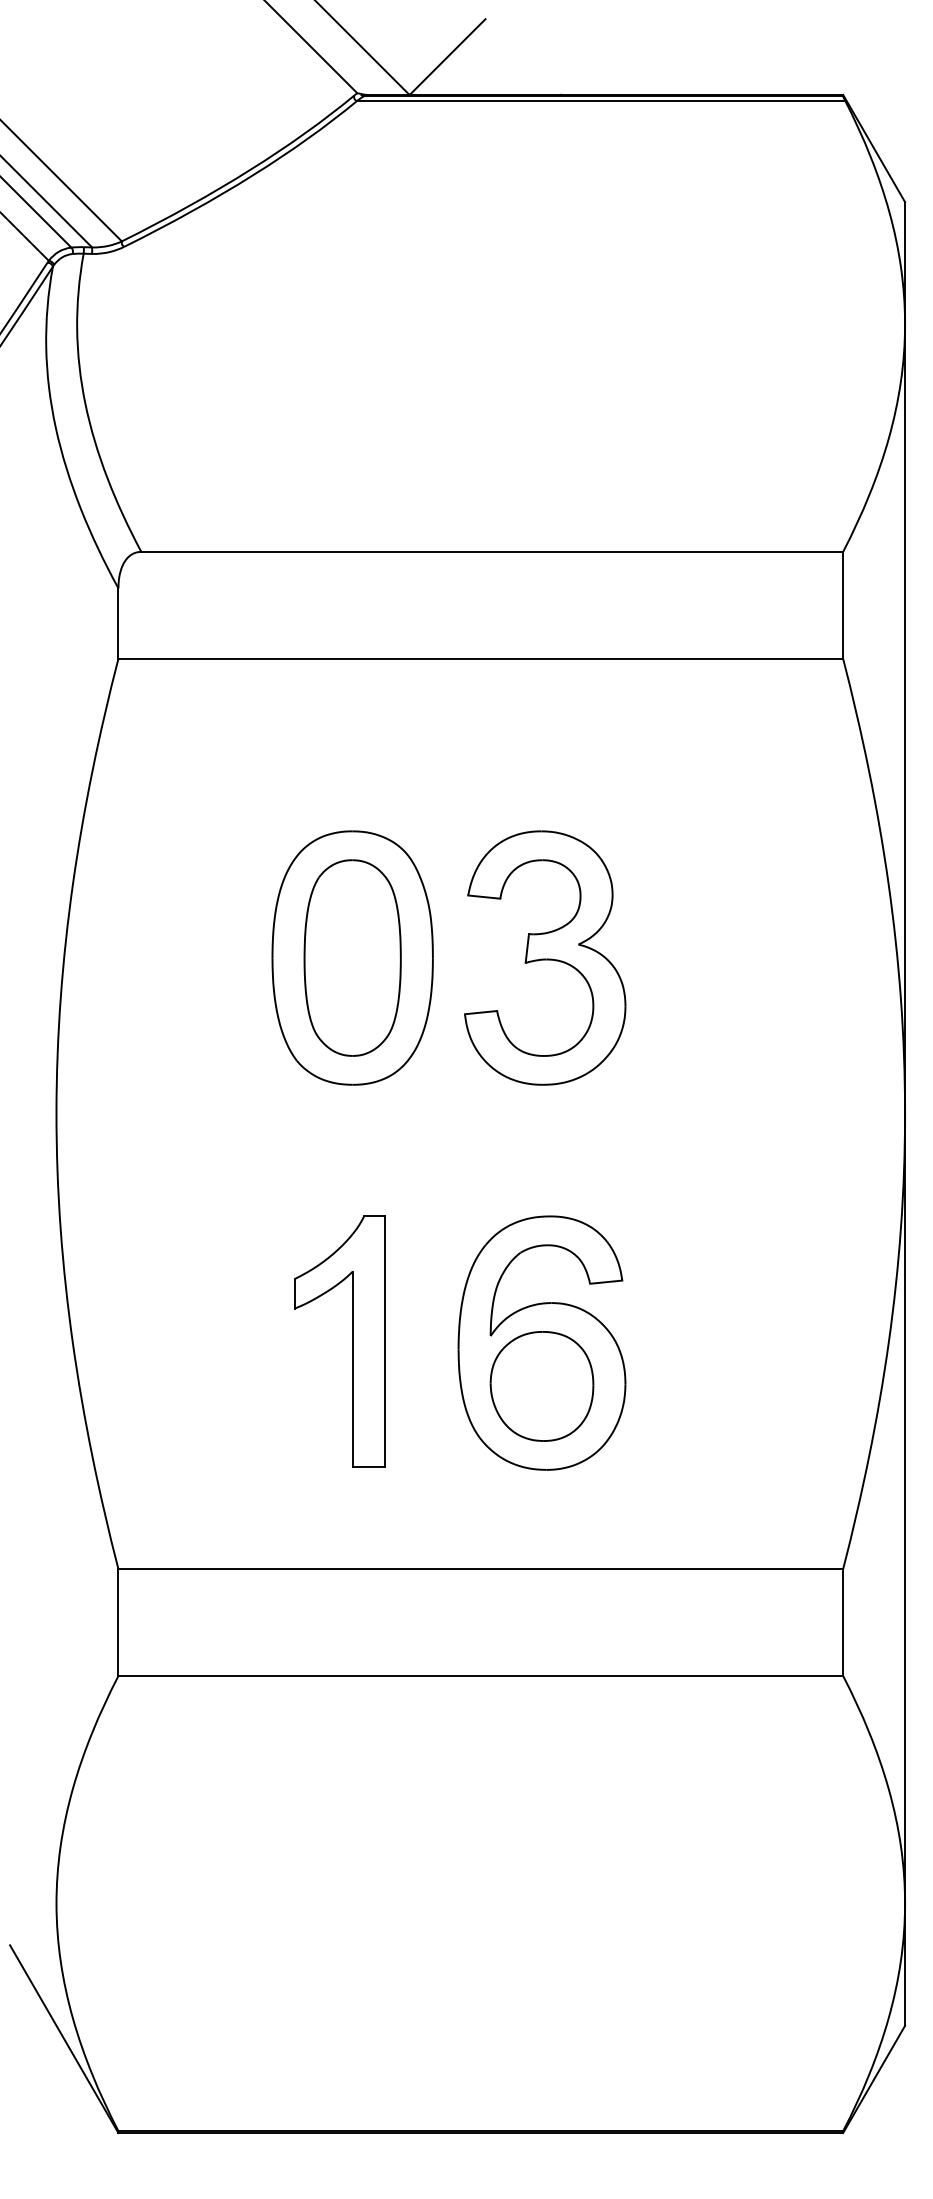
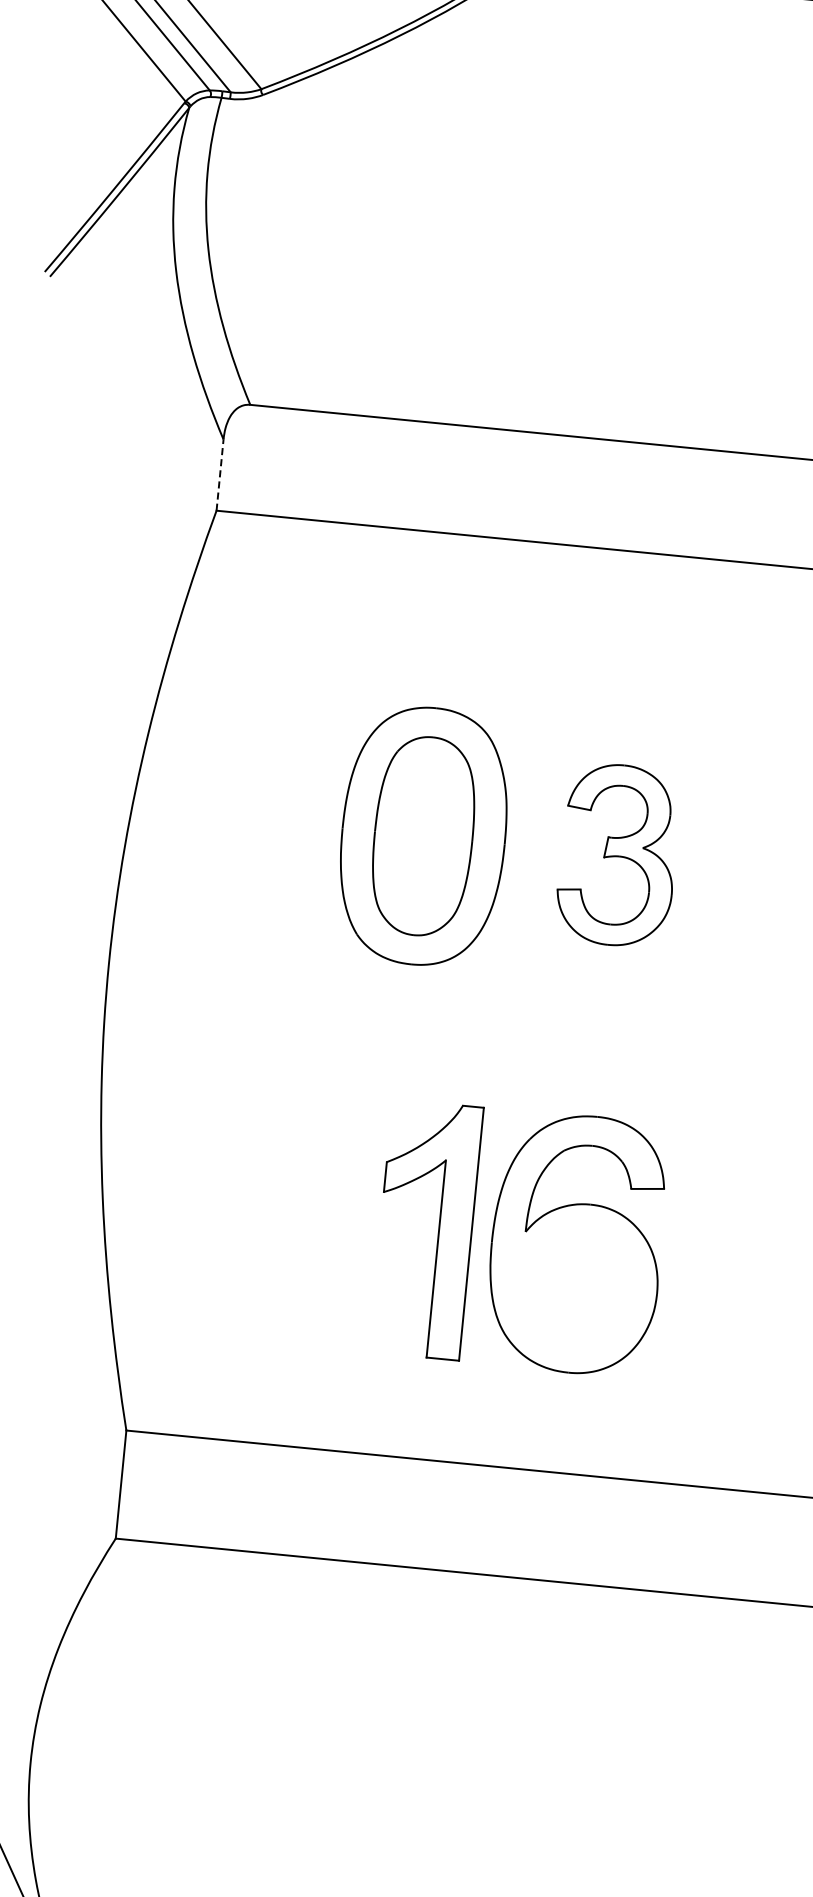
line: (118, 623) -> (220, 474), solid -> dashed
part: (545, 957) -> (618, 854), size x0.7
part: (352, 1341) -> (438, 1231), moved
part: (541, 1386) -> (572, 1287), removed

